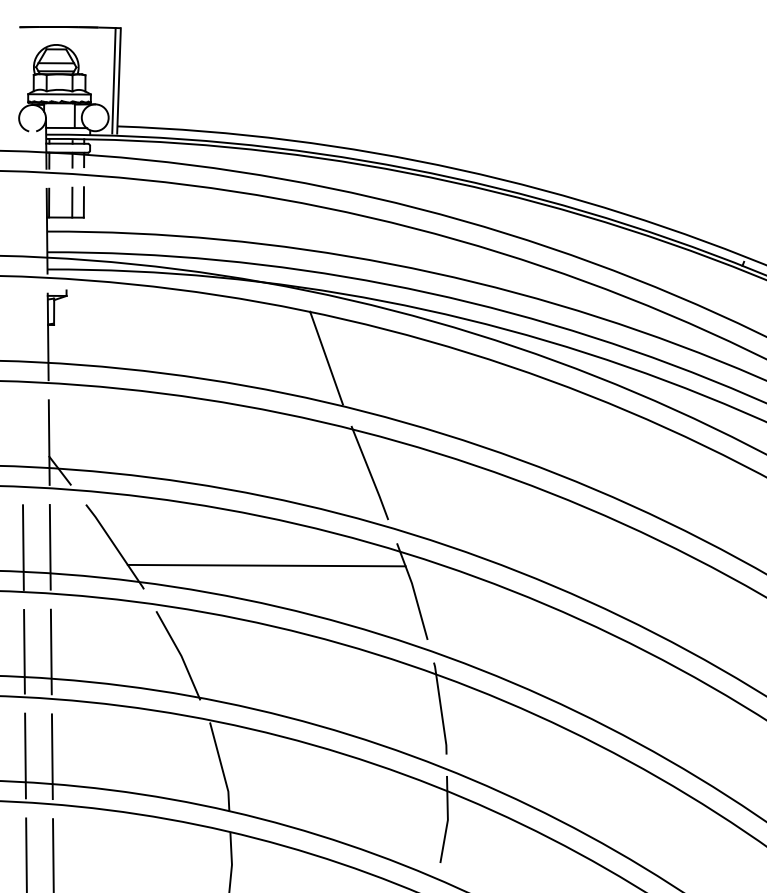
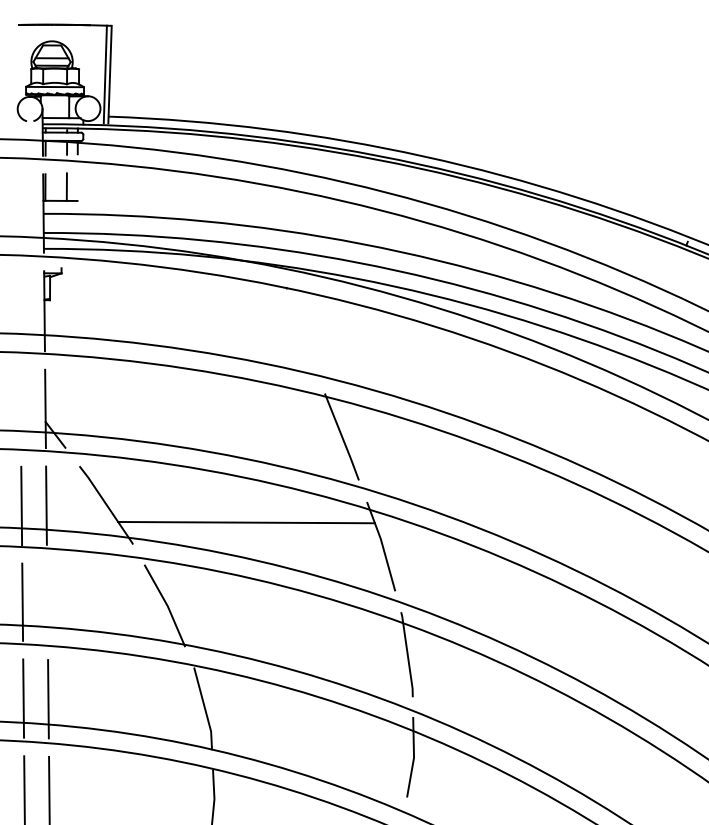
line: (83, 201) -> (77, 186), removed
line: (326, 357) -> (301, 330), removed
line: (51, 652) -> (47, 602), removed

